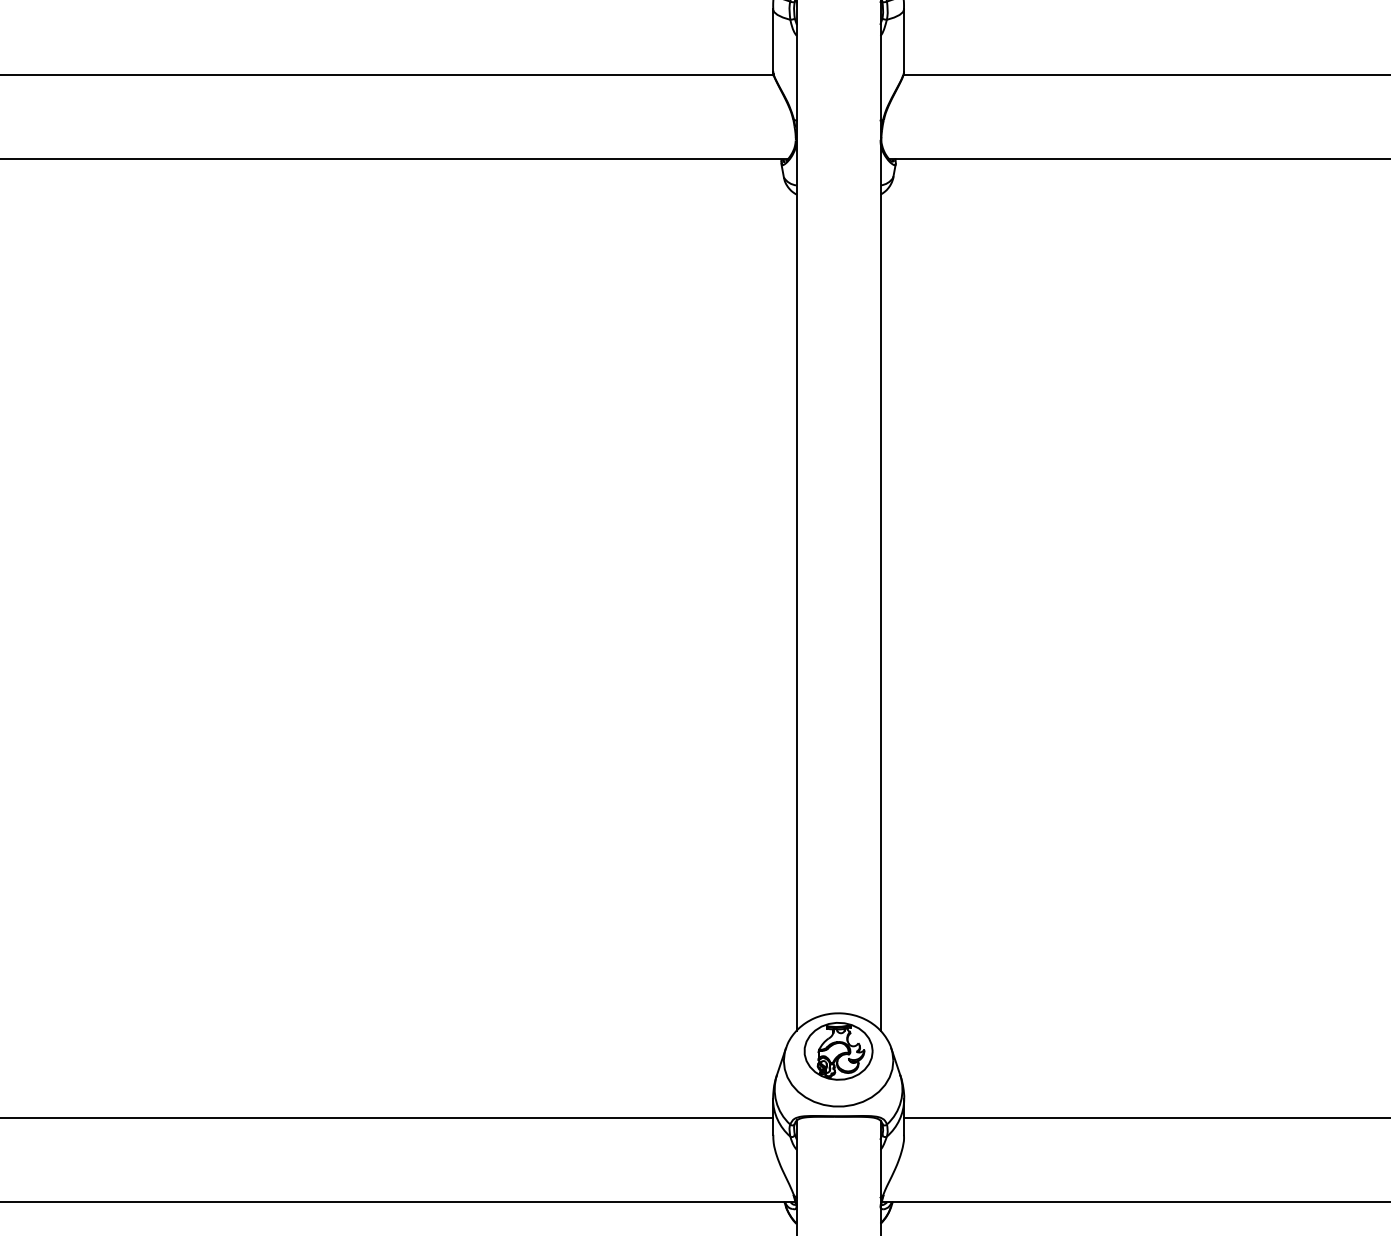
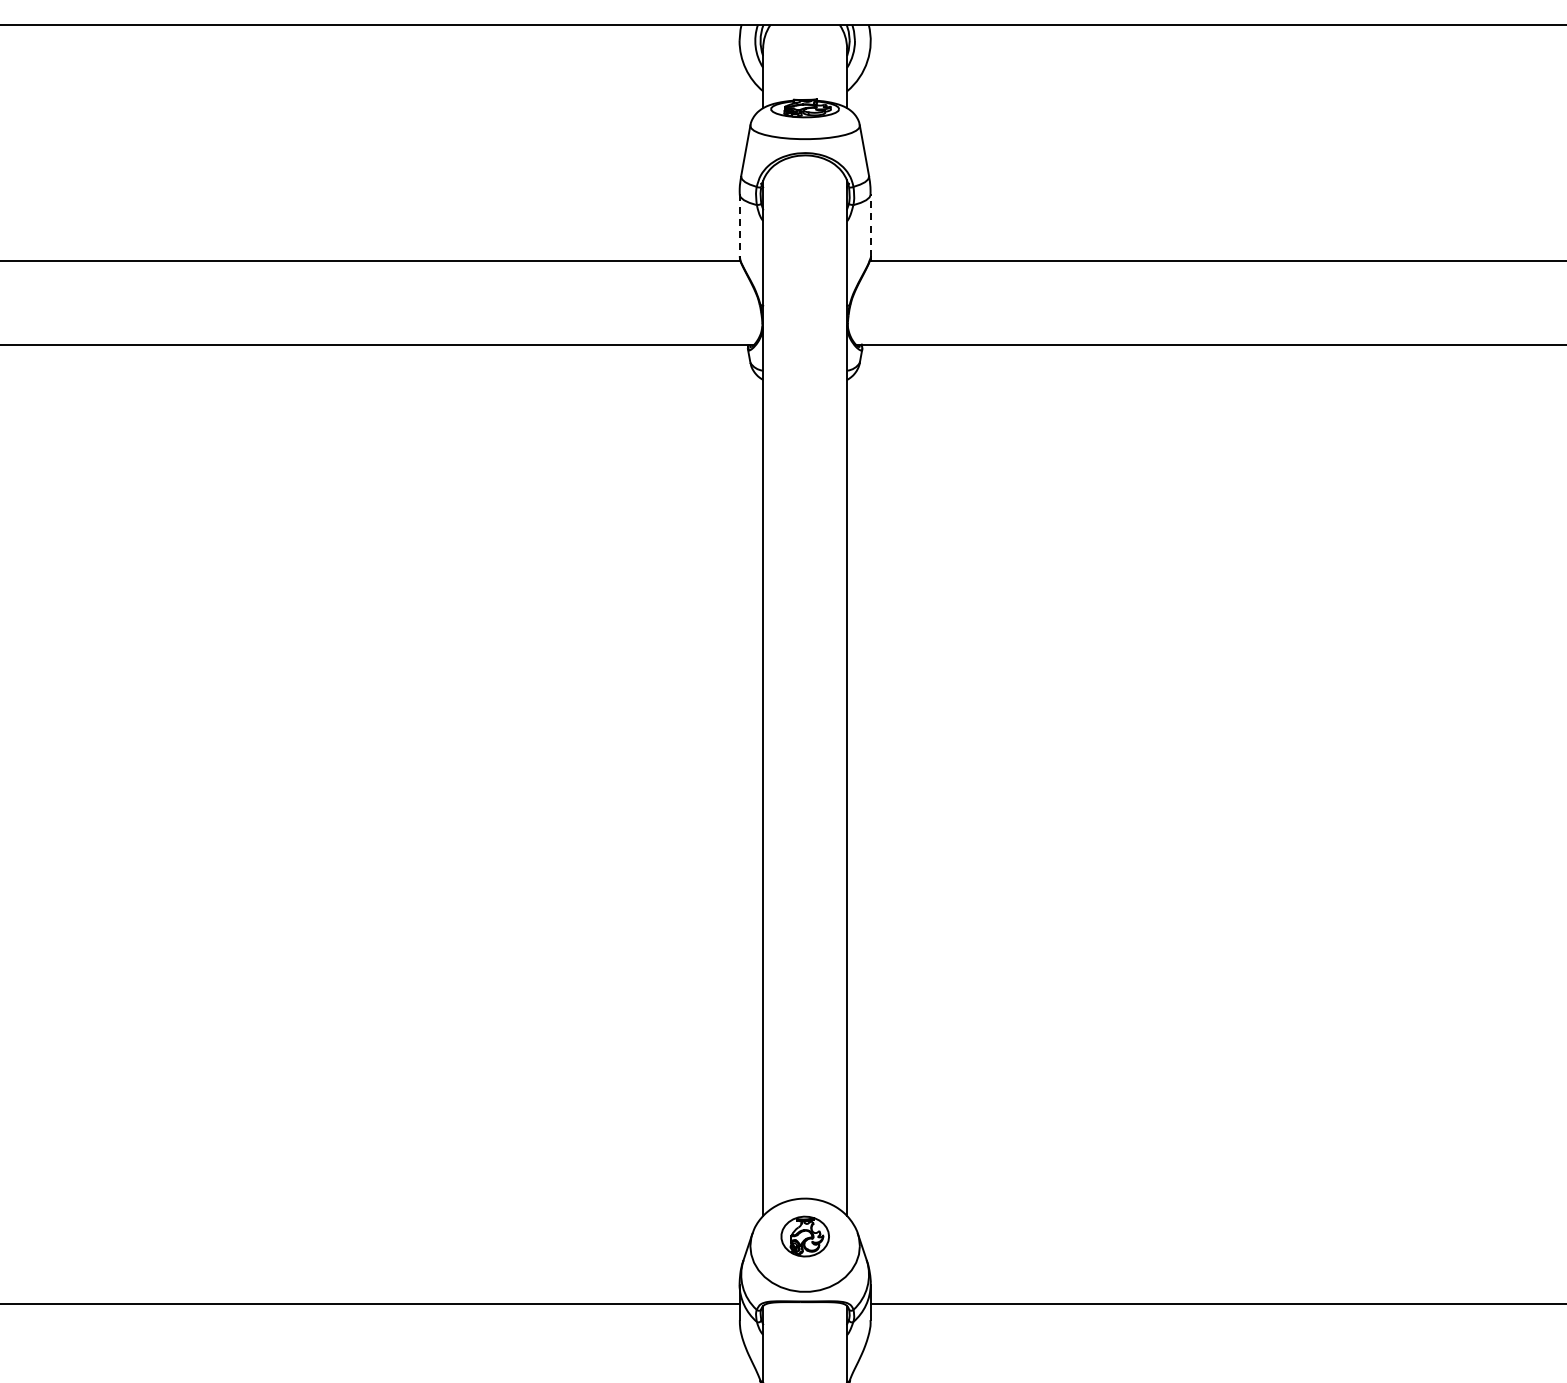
line: (903, 40) -> (870, 225), solid -> dashed
line: (772, 41) -> (739, 226), solid -> dashed
part: (838, 1051) -> (805, 1236), size x0.7

